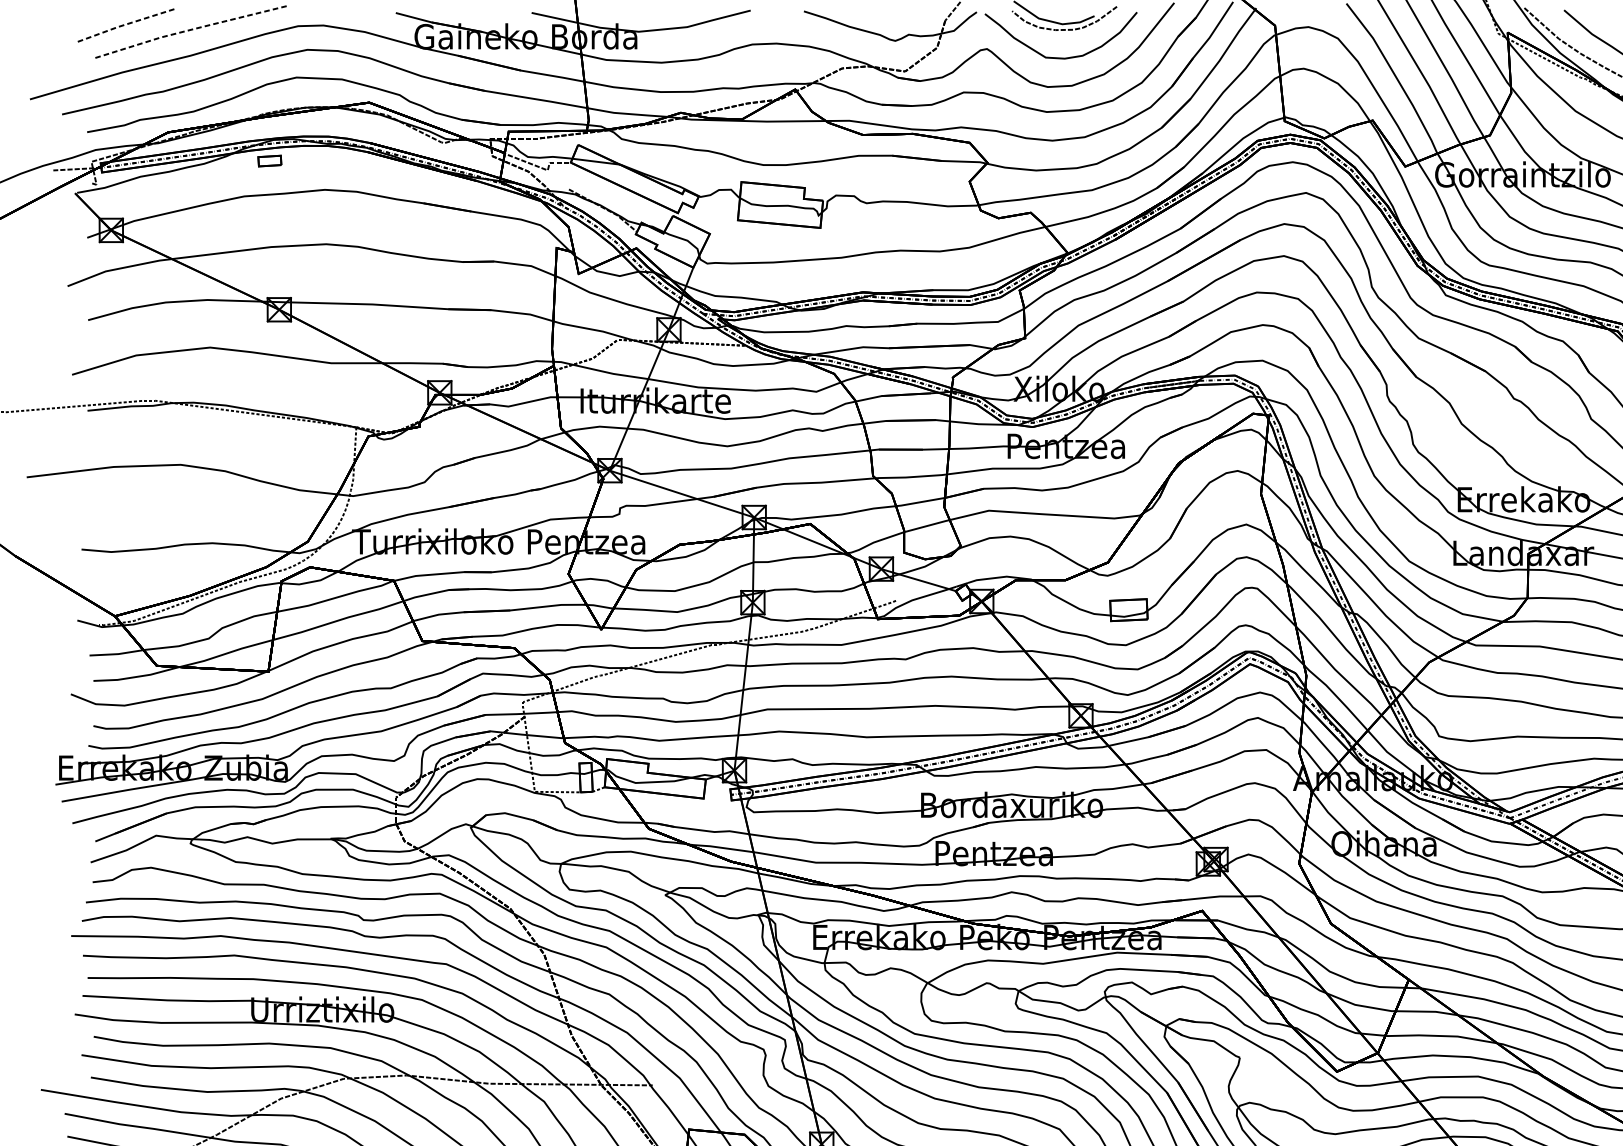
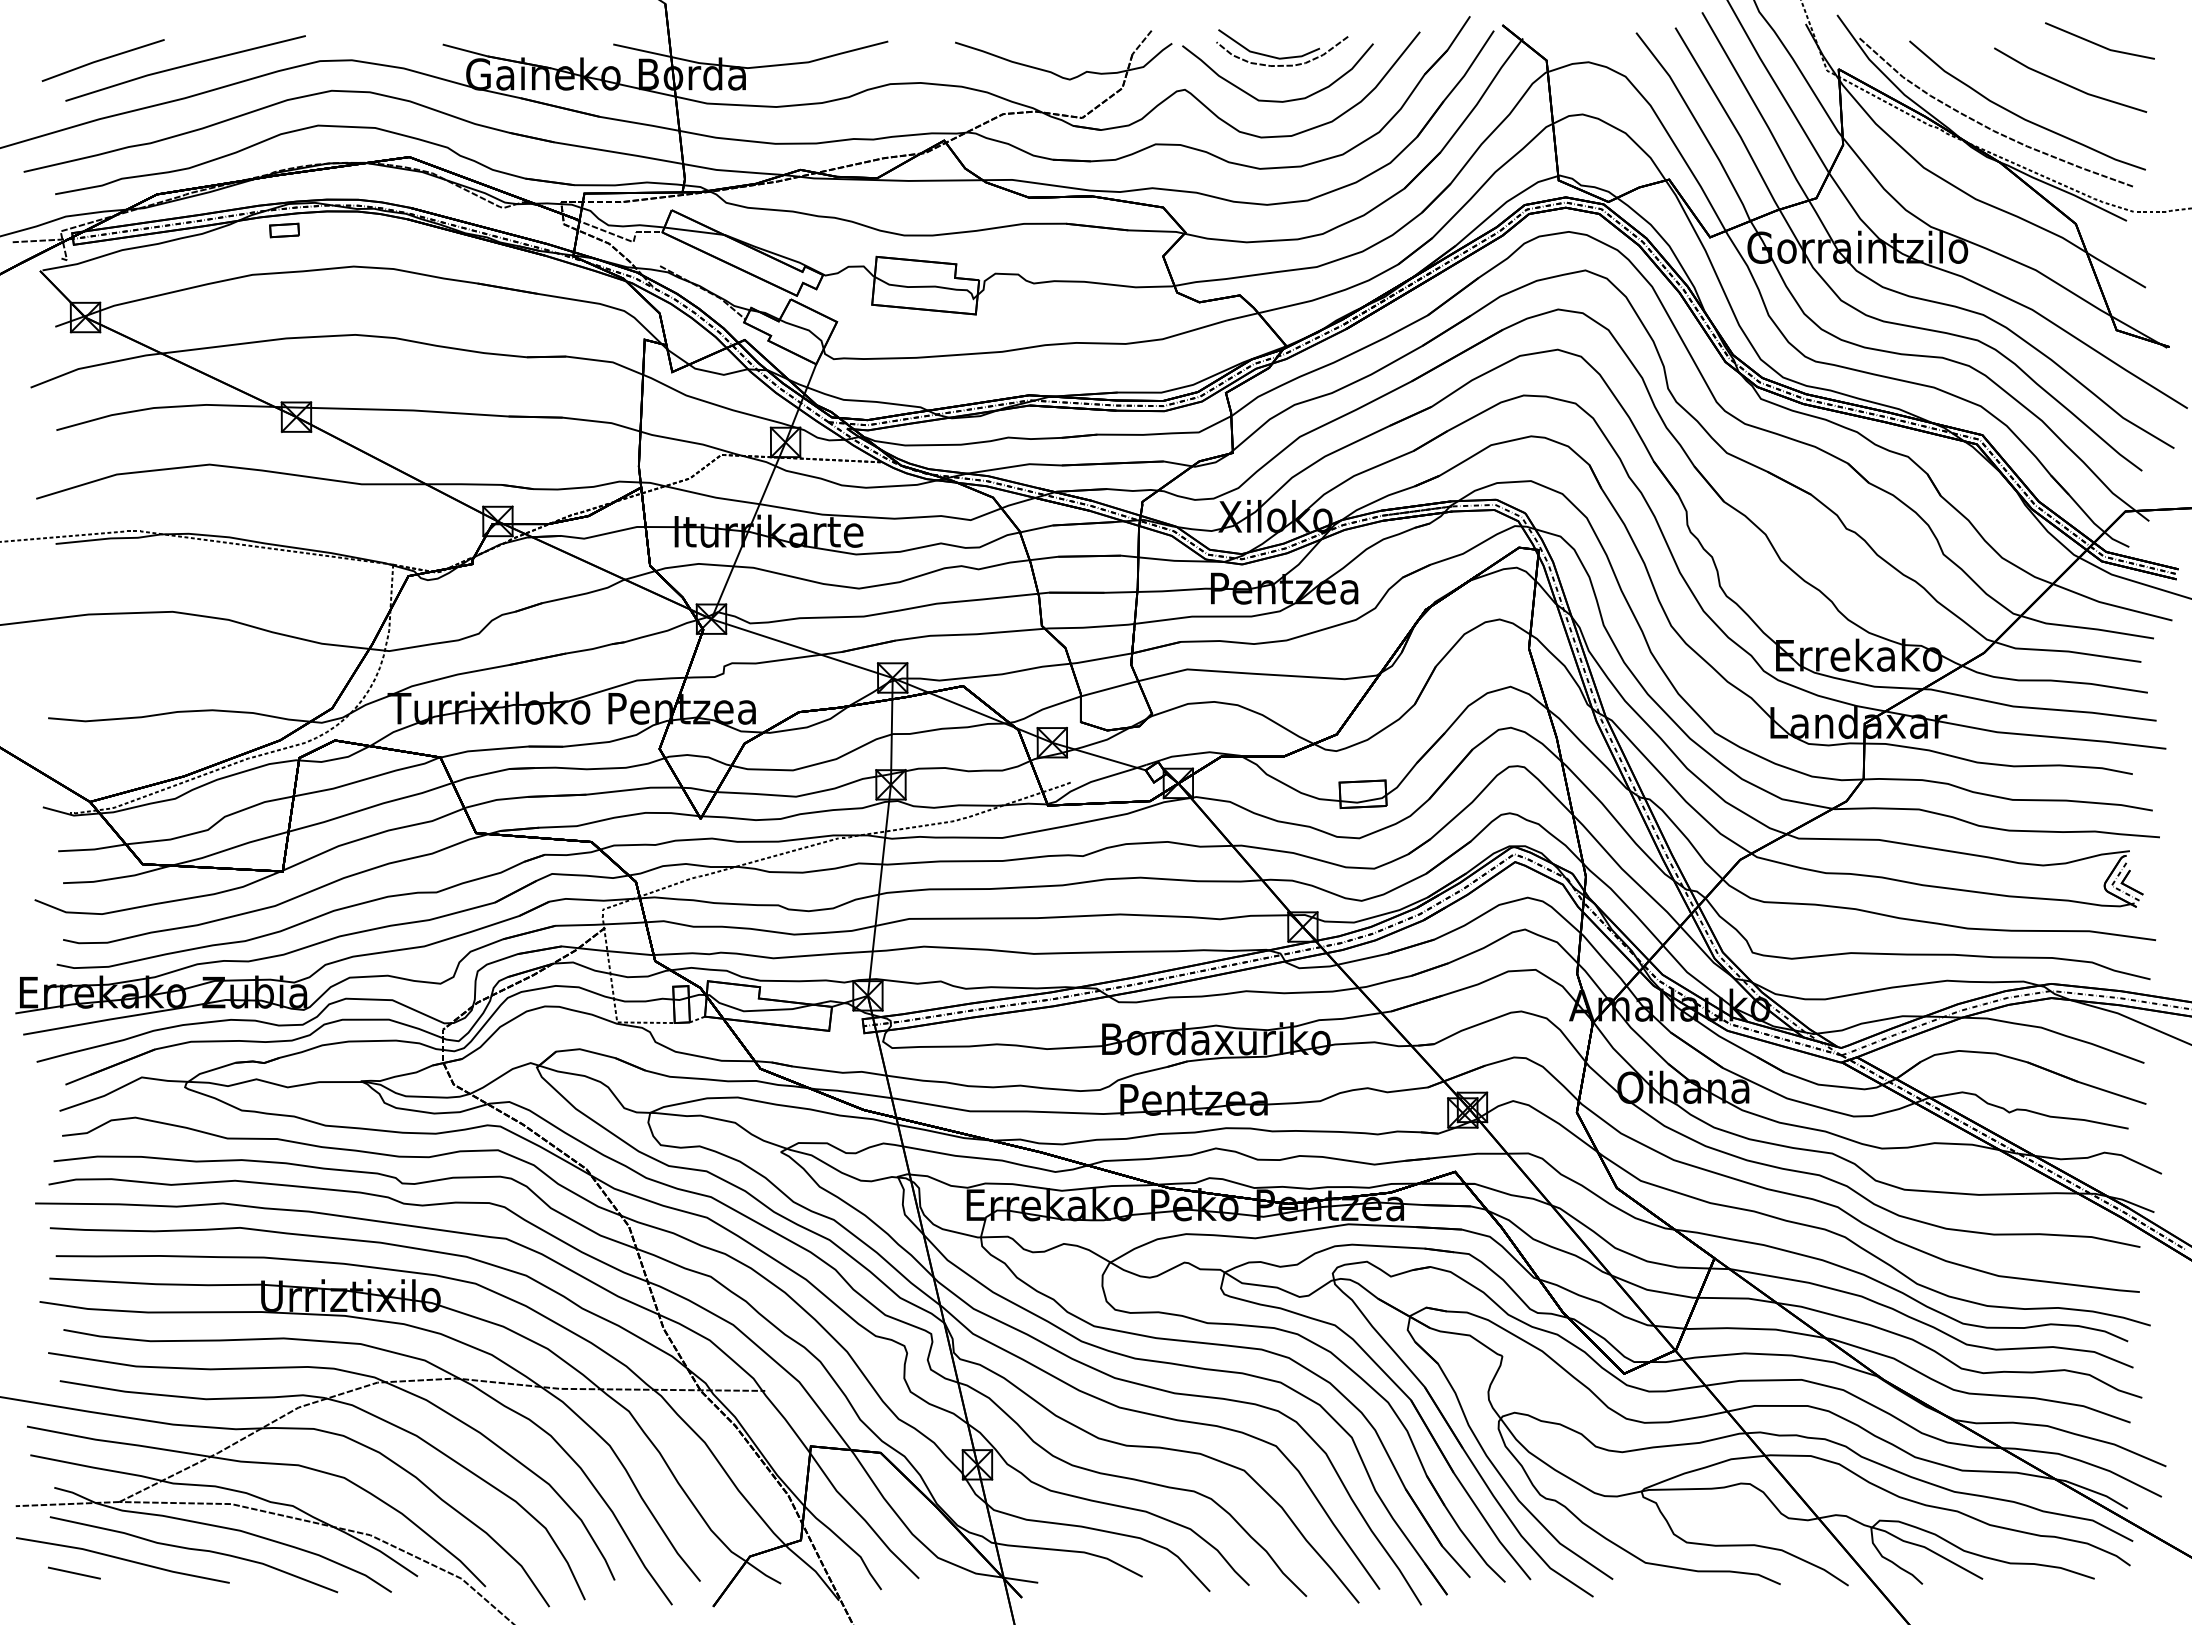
line: (124, 24) -> (102, 59), dashed -> solid
line: (190, 29) -> (184, 65), dashed -> solid

